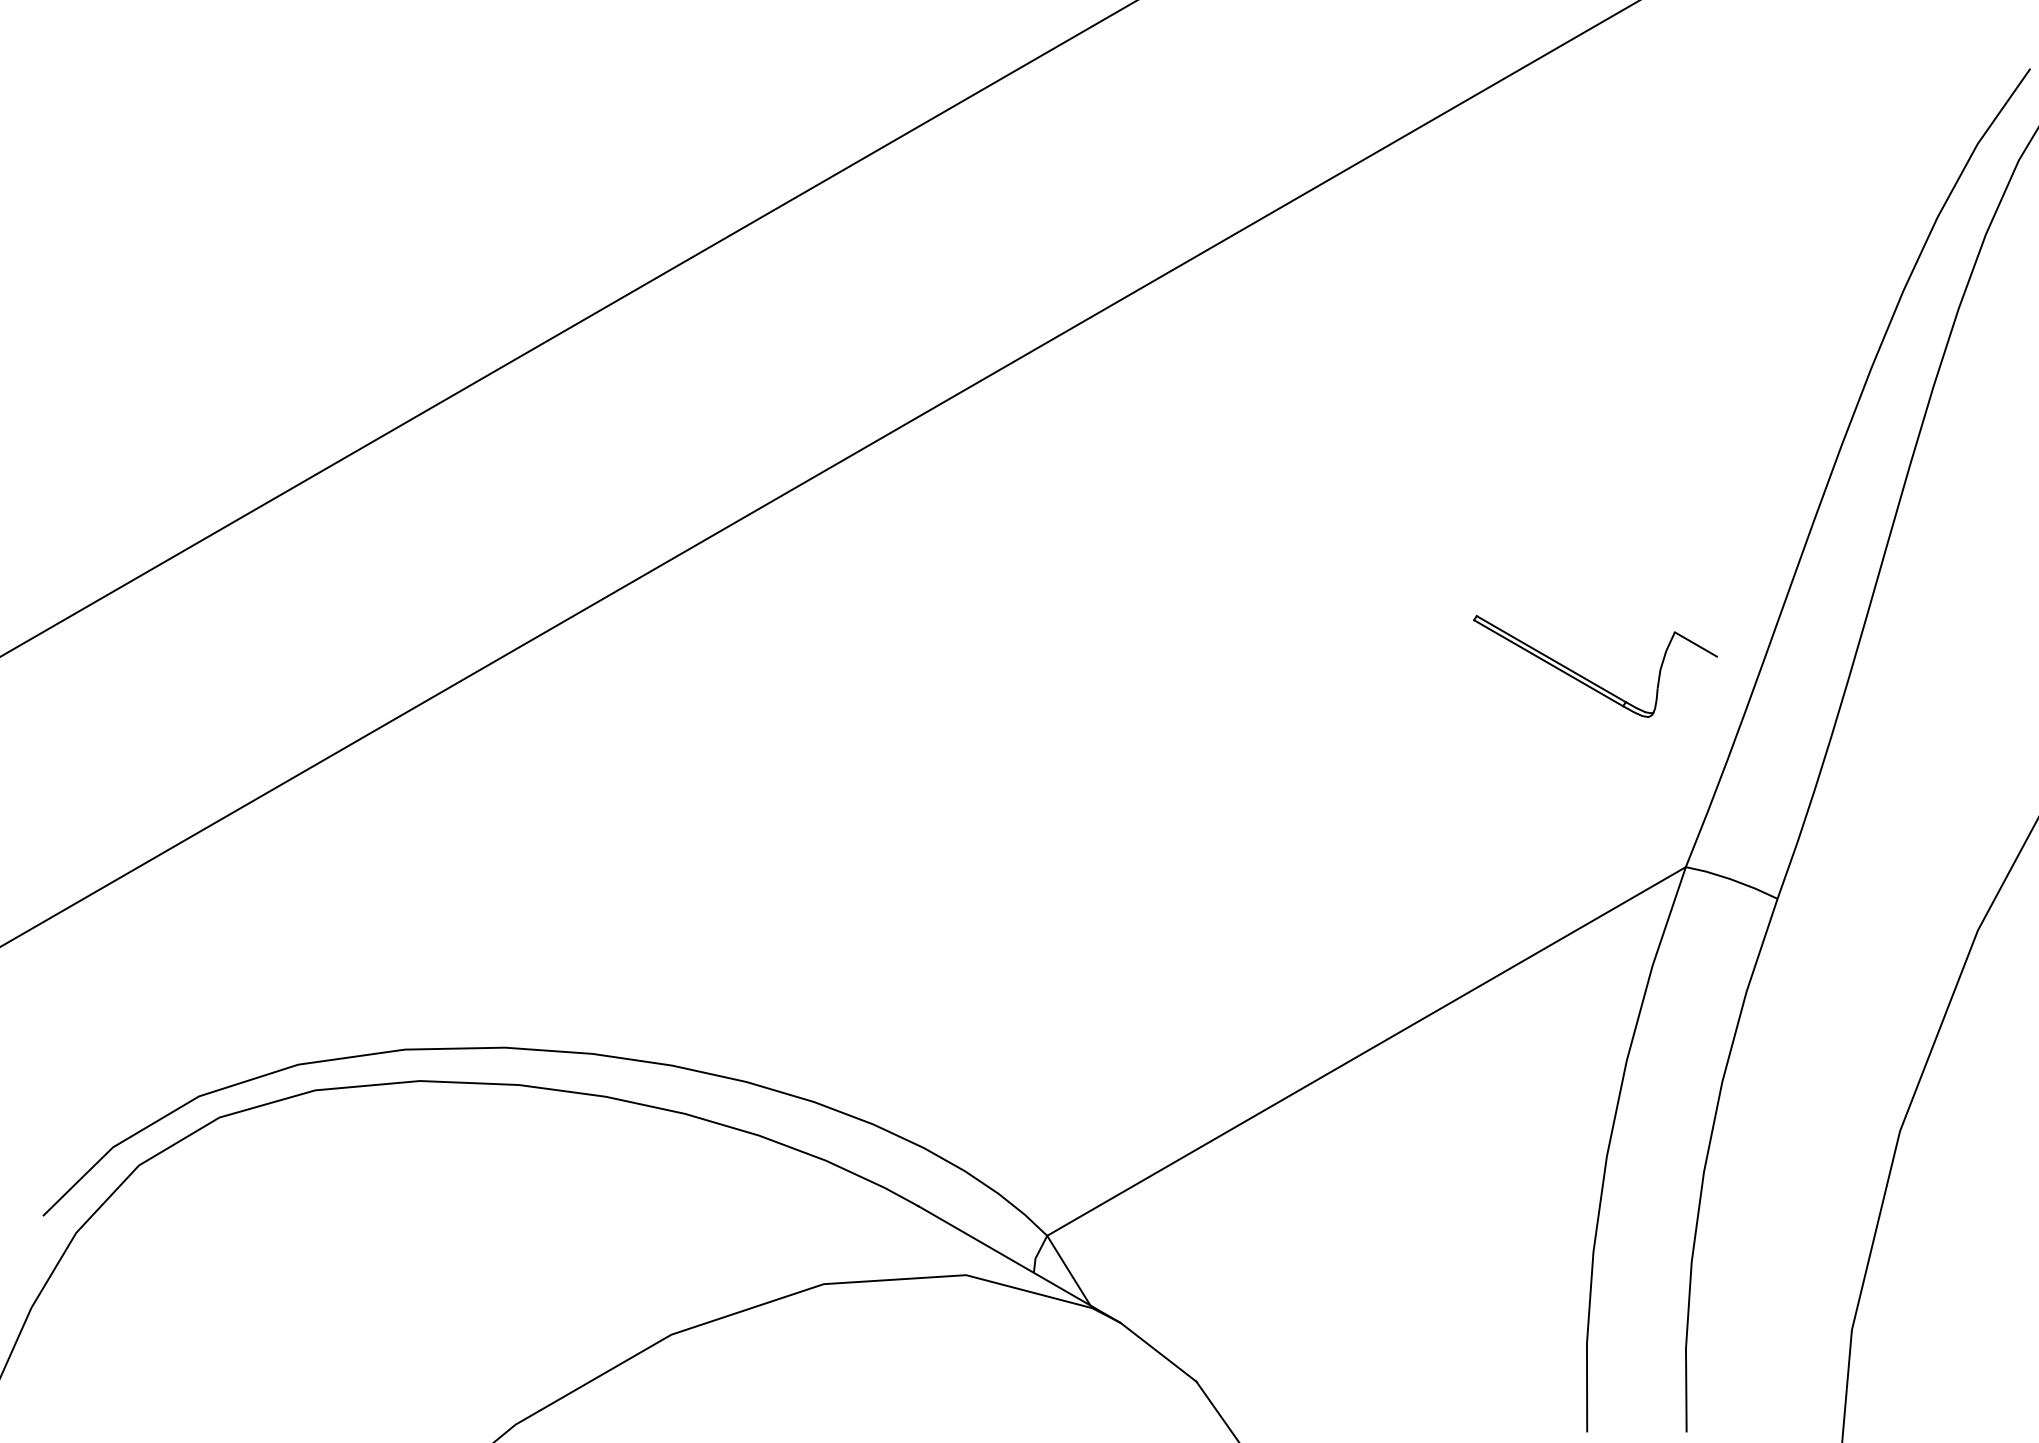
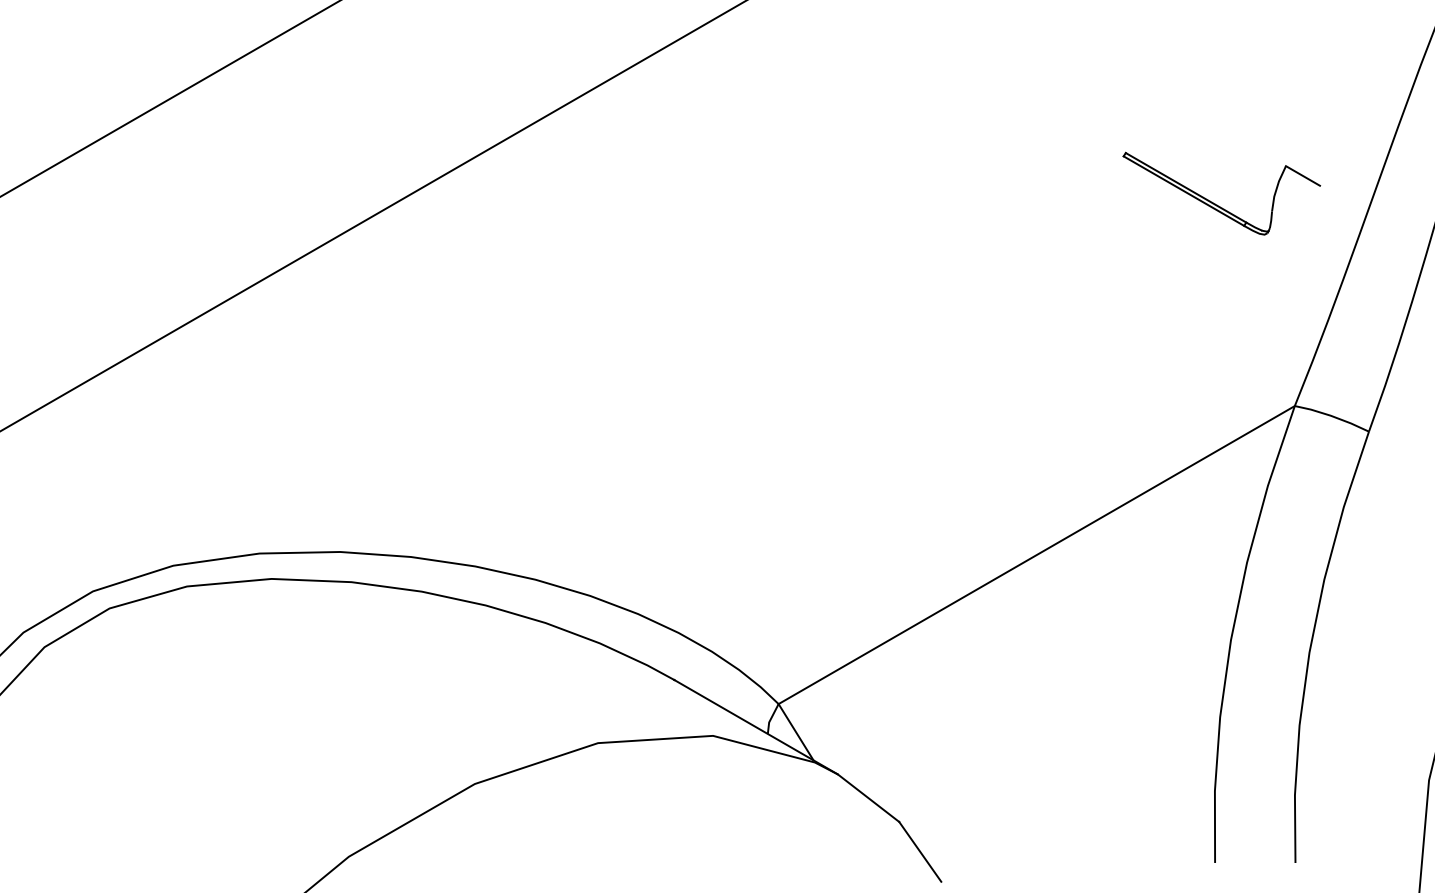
part: (1587, 678) -> (1215, 203), moved

